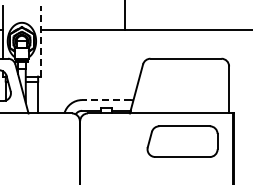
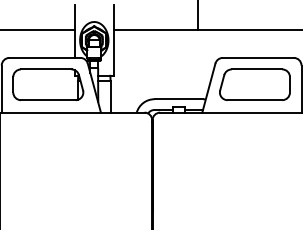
line: (41, 40) -> (113, 39), dashed -> solid
line: (106, 100) -> (178, 99), dashed -> solid
part: (182, 141) -> (254, 84), moved

